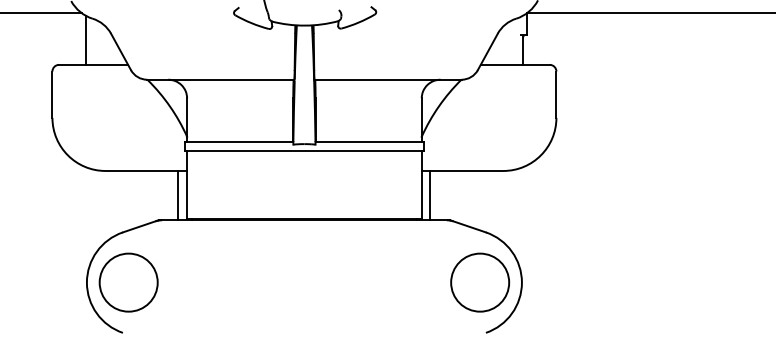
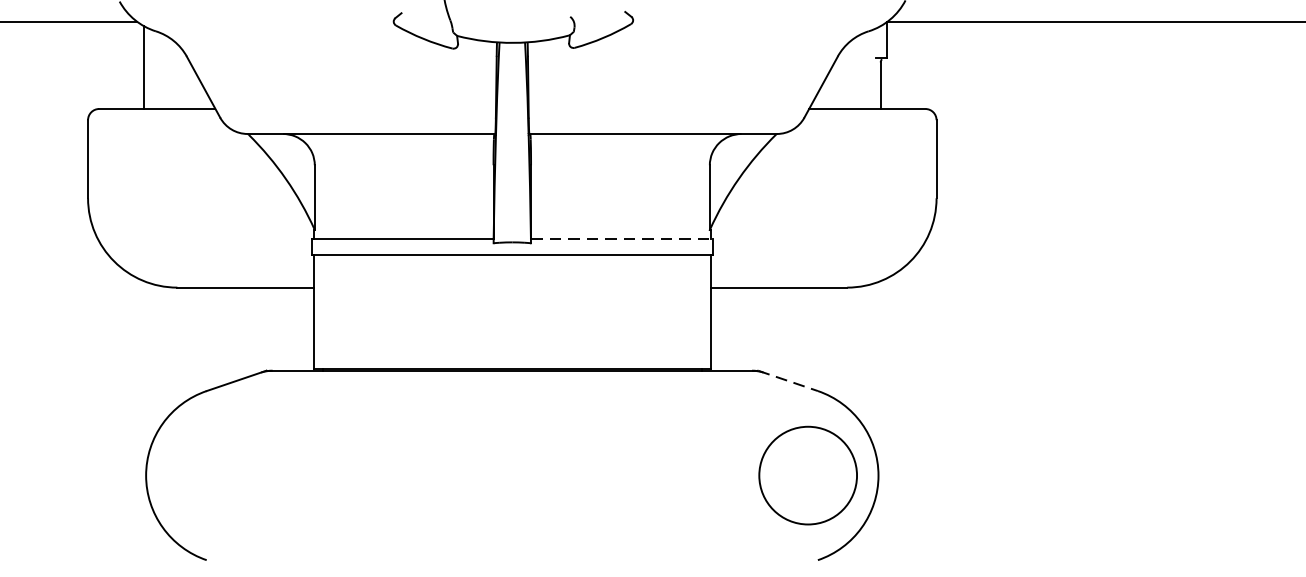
line: (370, 142) -> (623, 239), solid -> dashed
line: (178, 195) -> (300, 328), removed
line: (430, 195) -> (724, 328), removed
line: (468, 226) -> (788, 381), solid -> dashed
circle: (128, 282) -> (216, 475), removed

